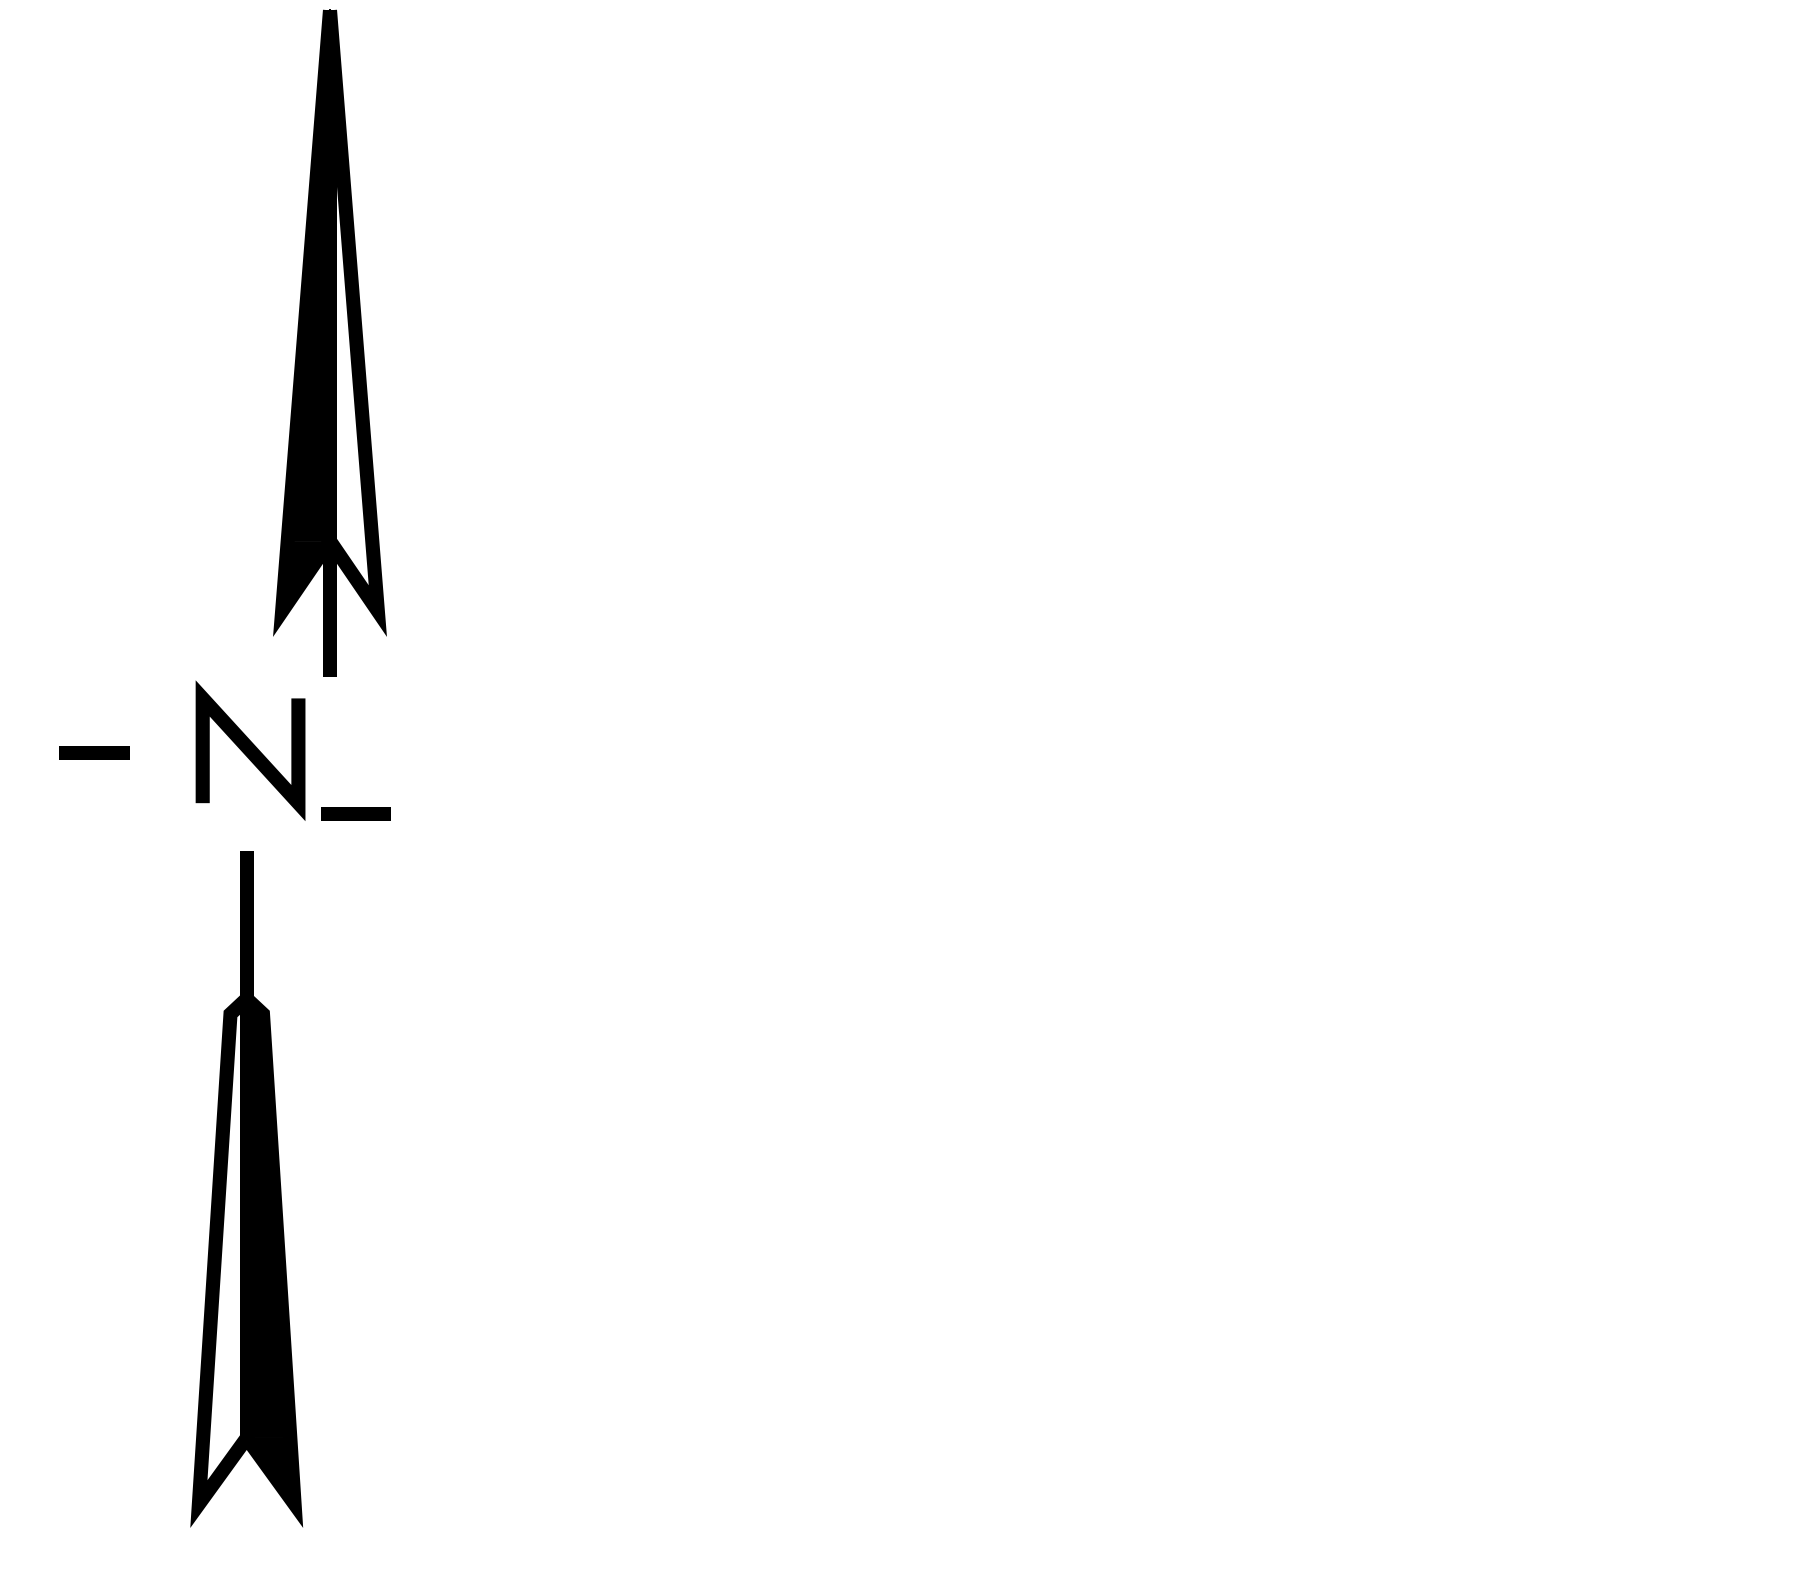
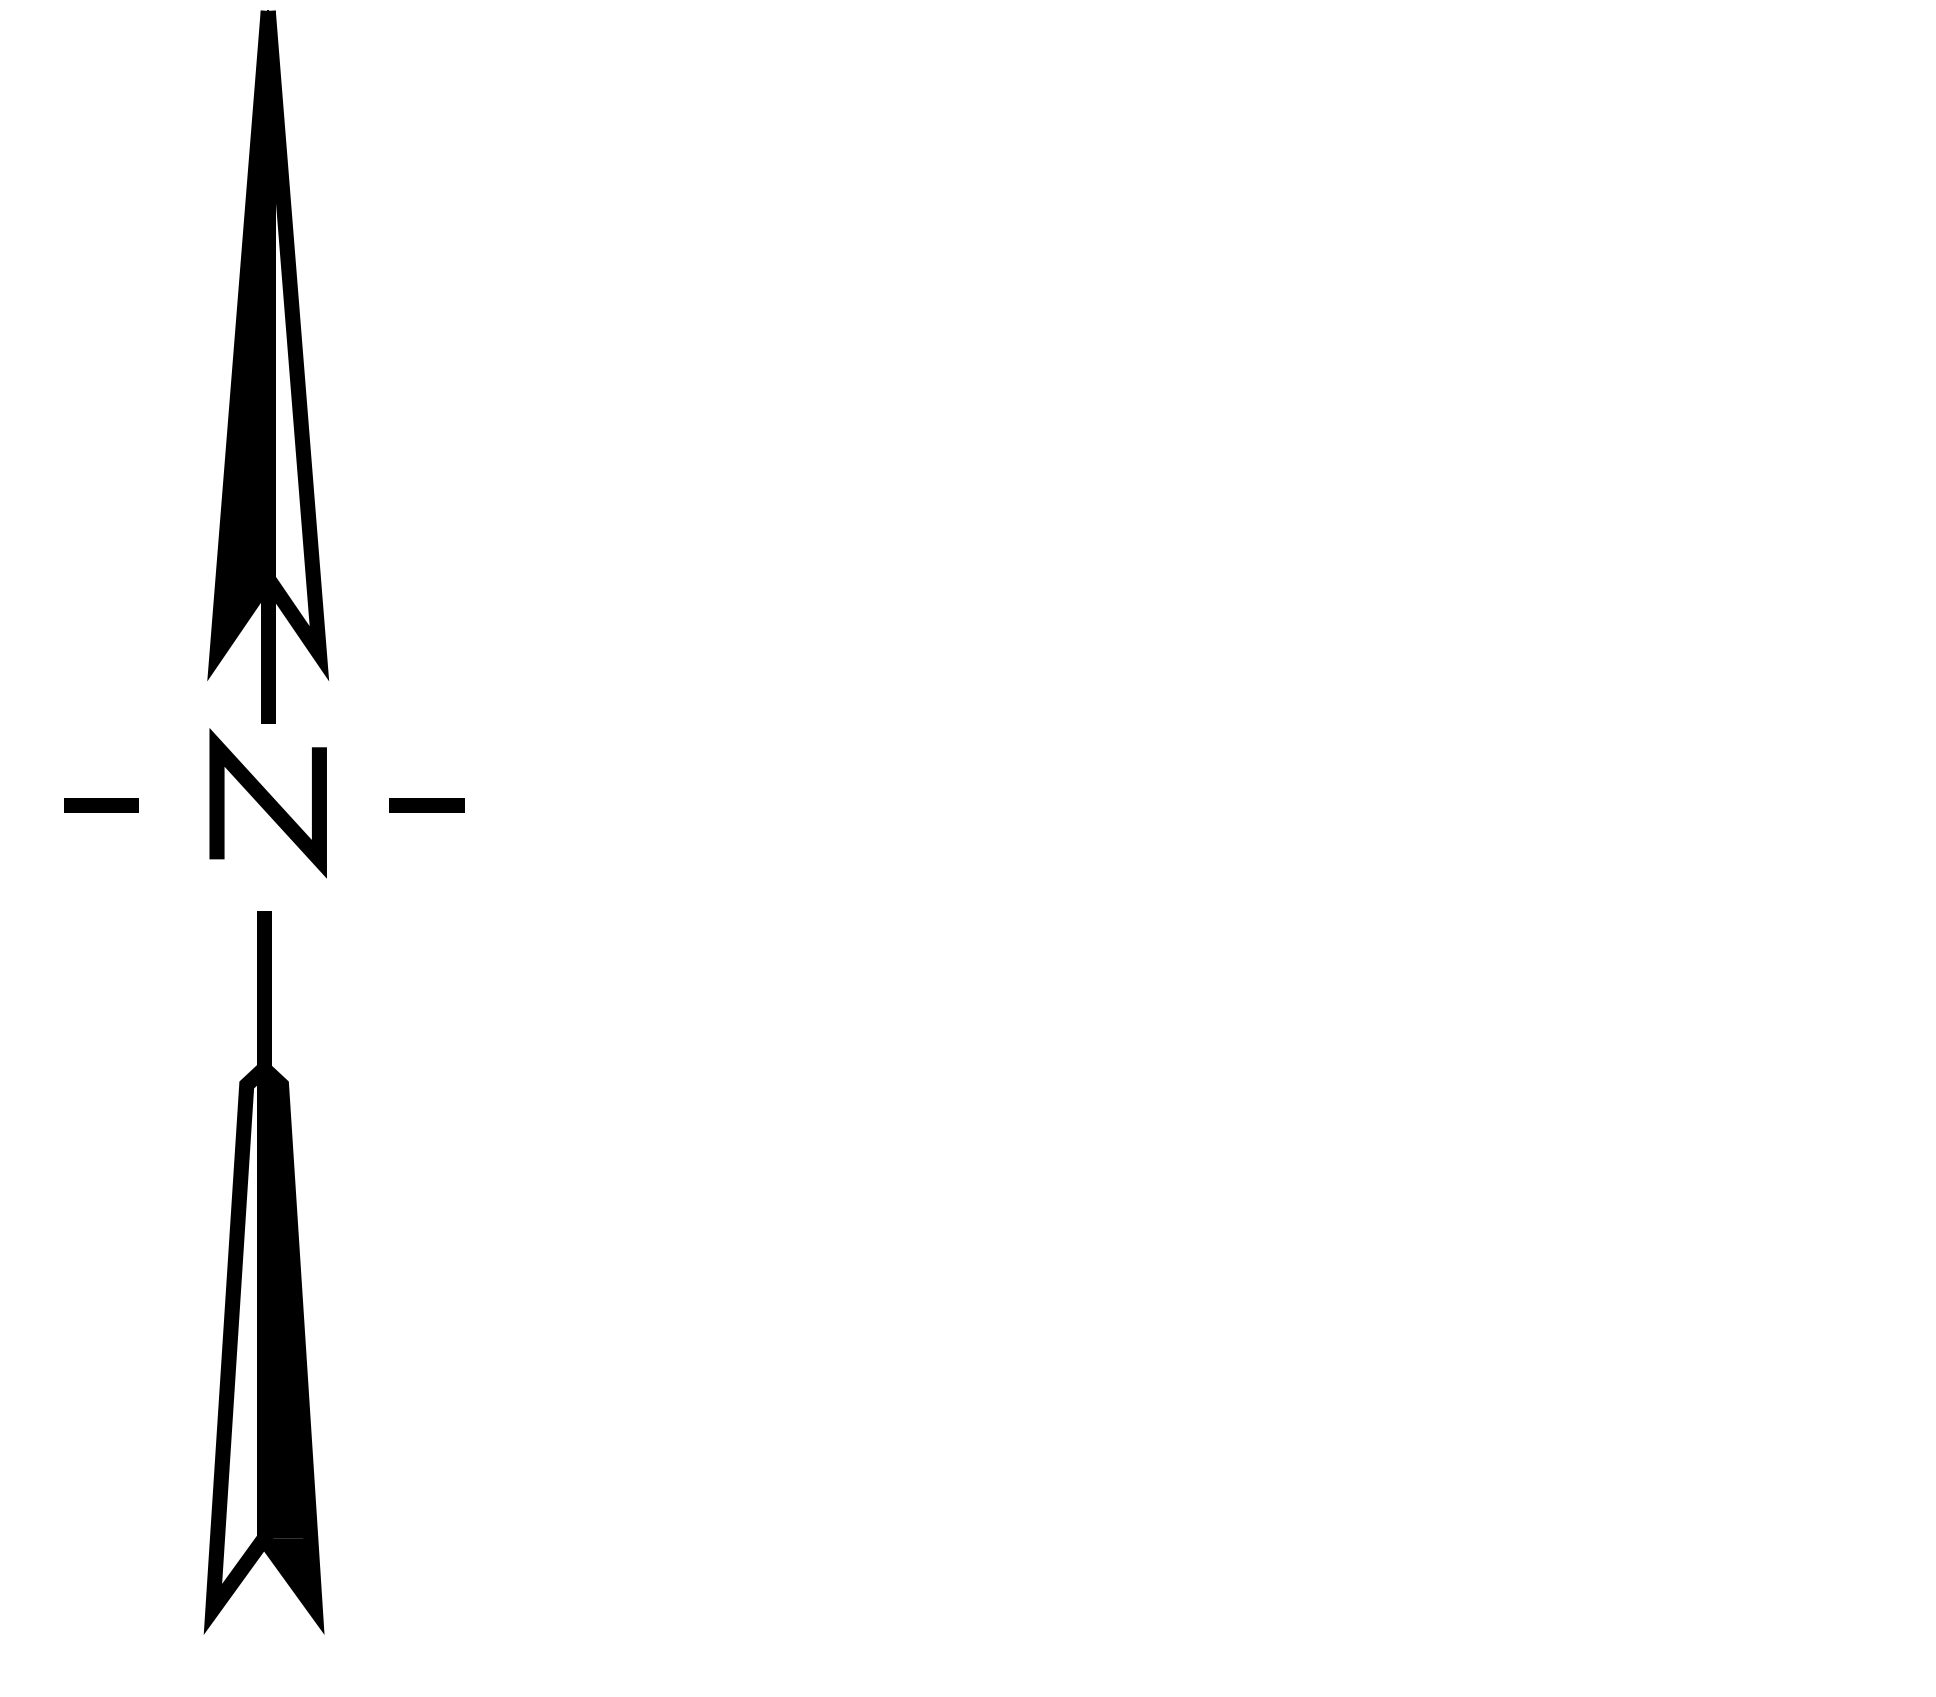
part: (330, 342) -> (268, 366), moved
line: (355, 813) -> (426, 805), moved

